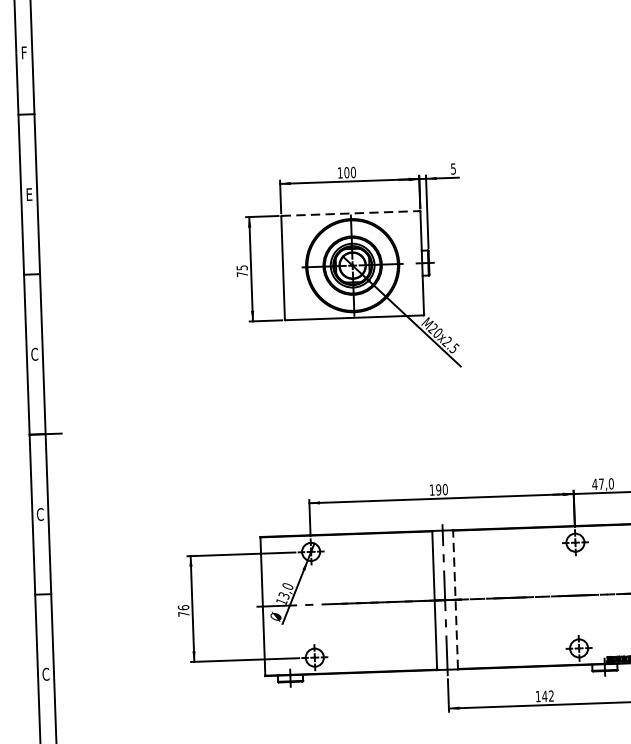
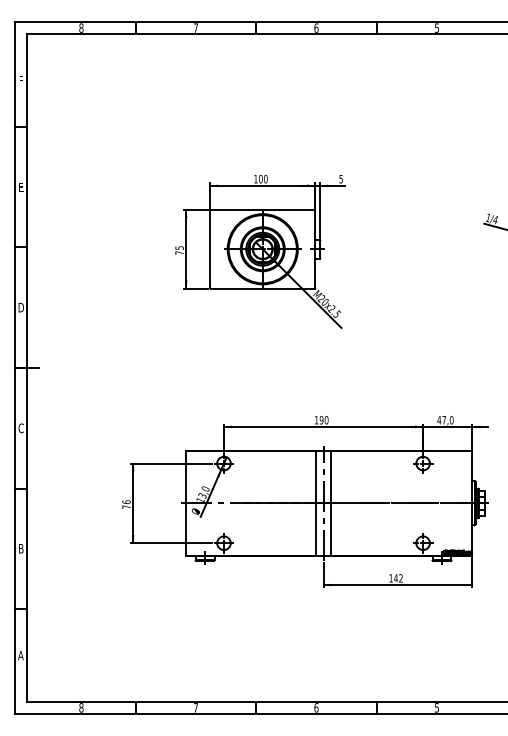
line: (351, 212) -> (263, 209), dashed -> solid
text: (33, 354) -> (20, 307), C -> D
line: (455, 598) -> (331, 502), dashed -> solid
text: (44, 674) -> (20, 548), C -> B

